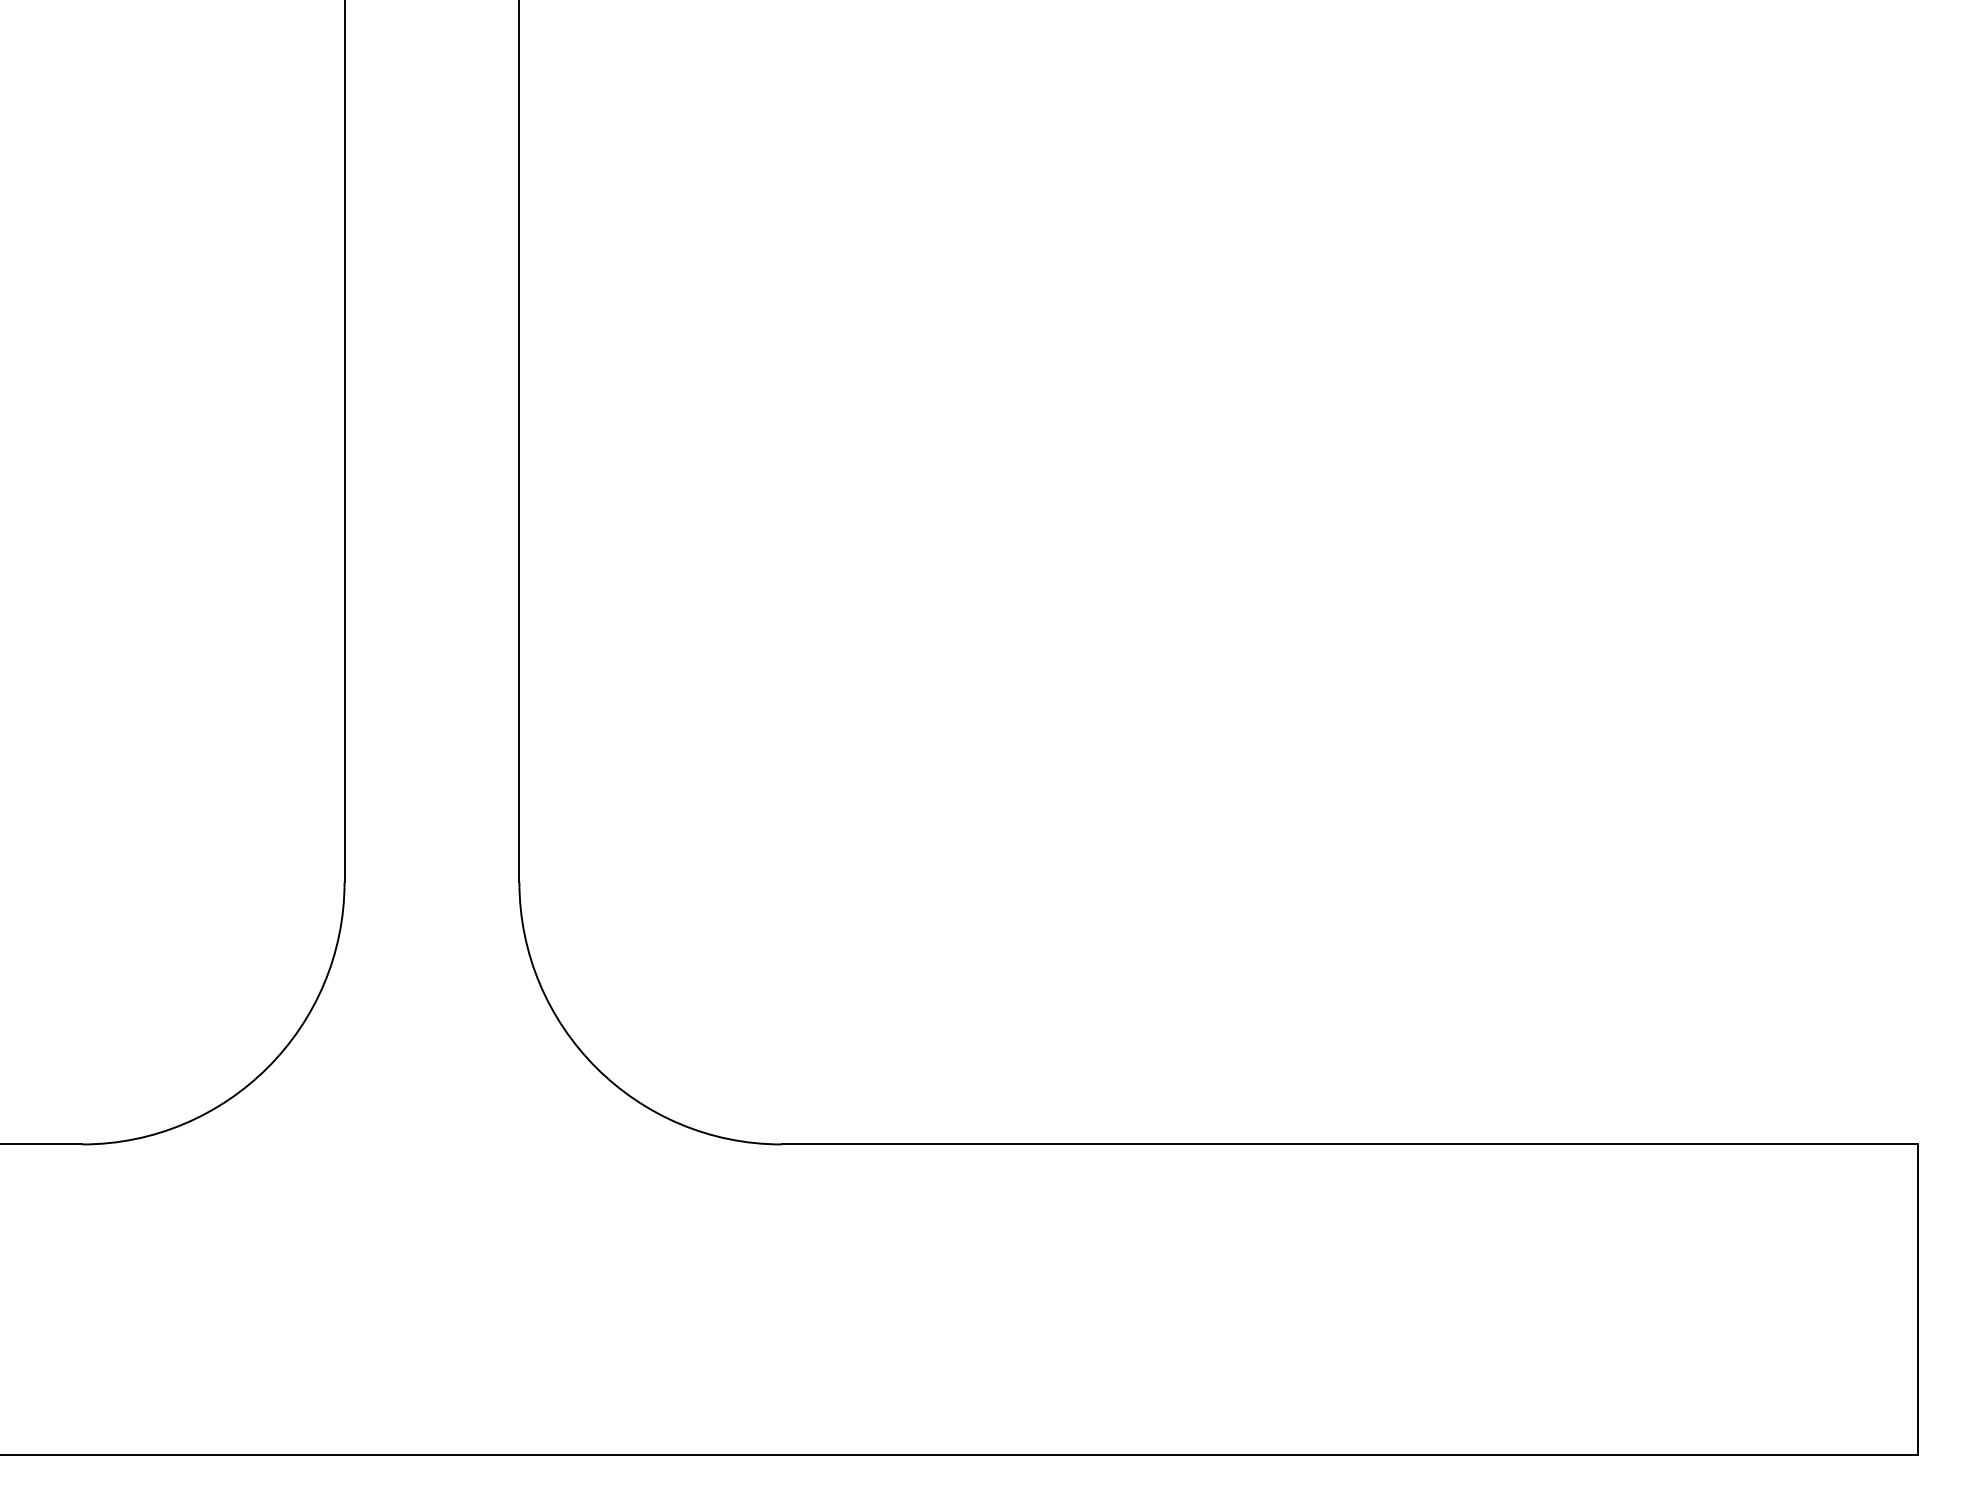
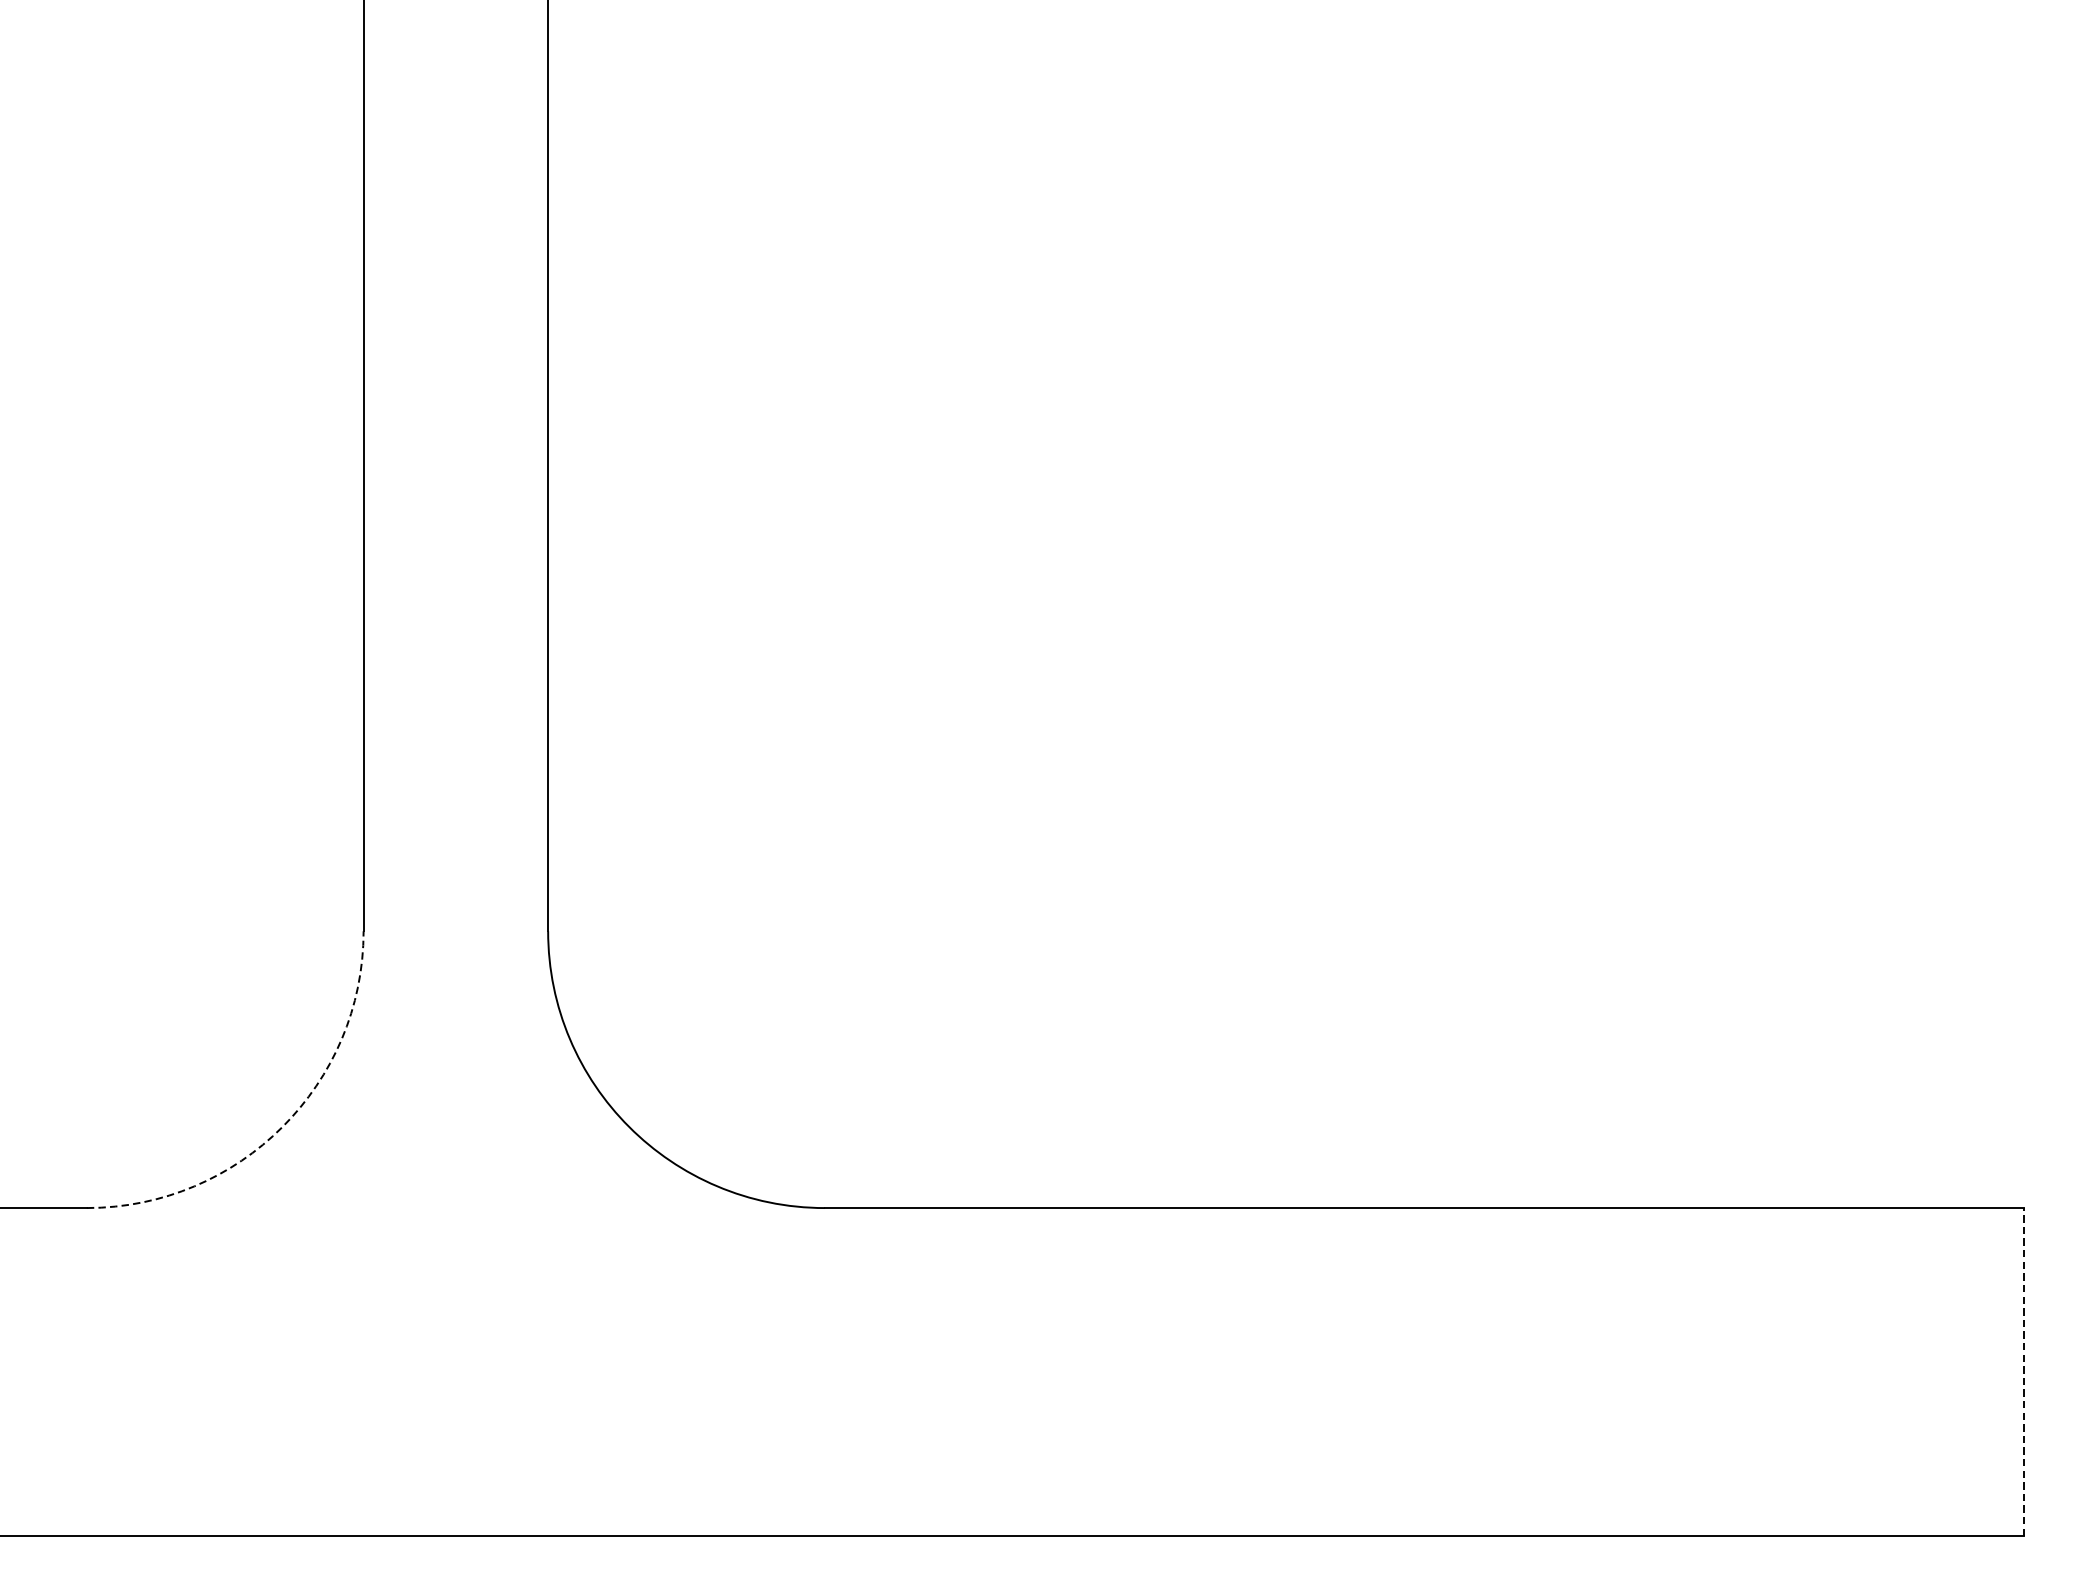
arc: (267, 1067) -> (282, 1126), solid -> dashed
line: (1918, 1299) -> (2024, 1371), solid -> dashed

